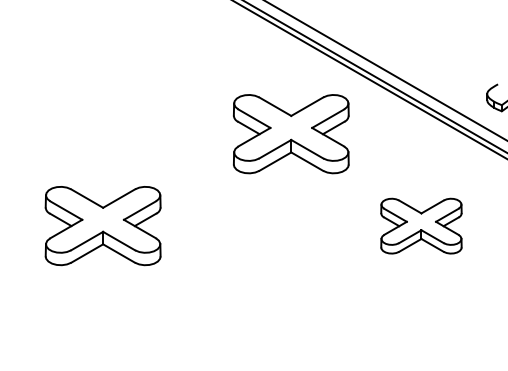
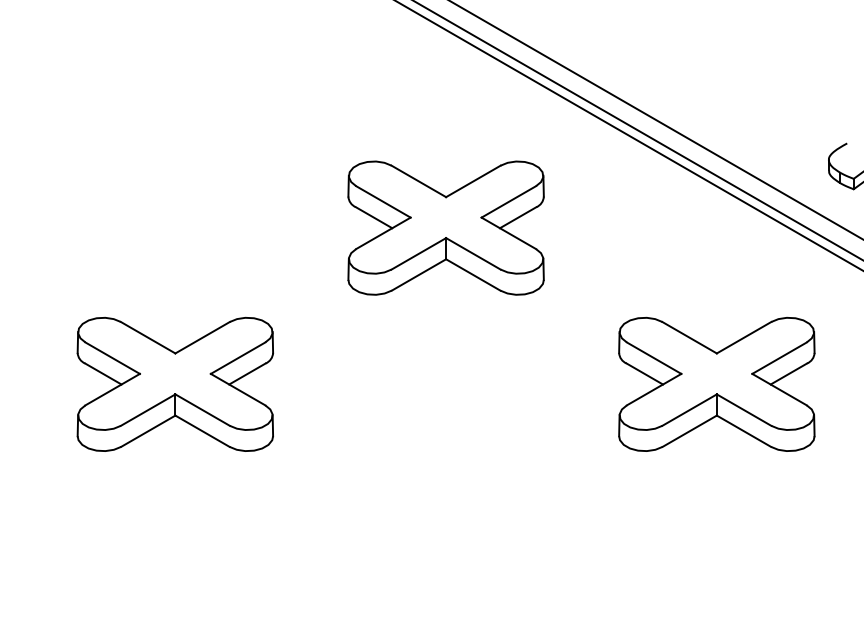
part: (291, 134) -> (446, 228), moved
part: (421, 226) -> (716, 385), size x1.43

